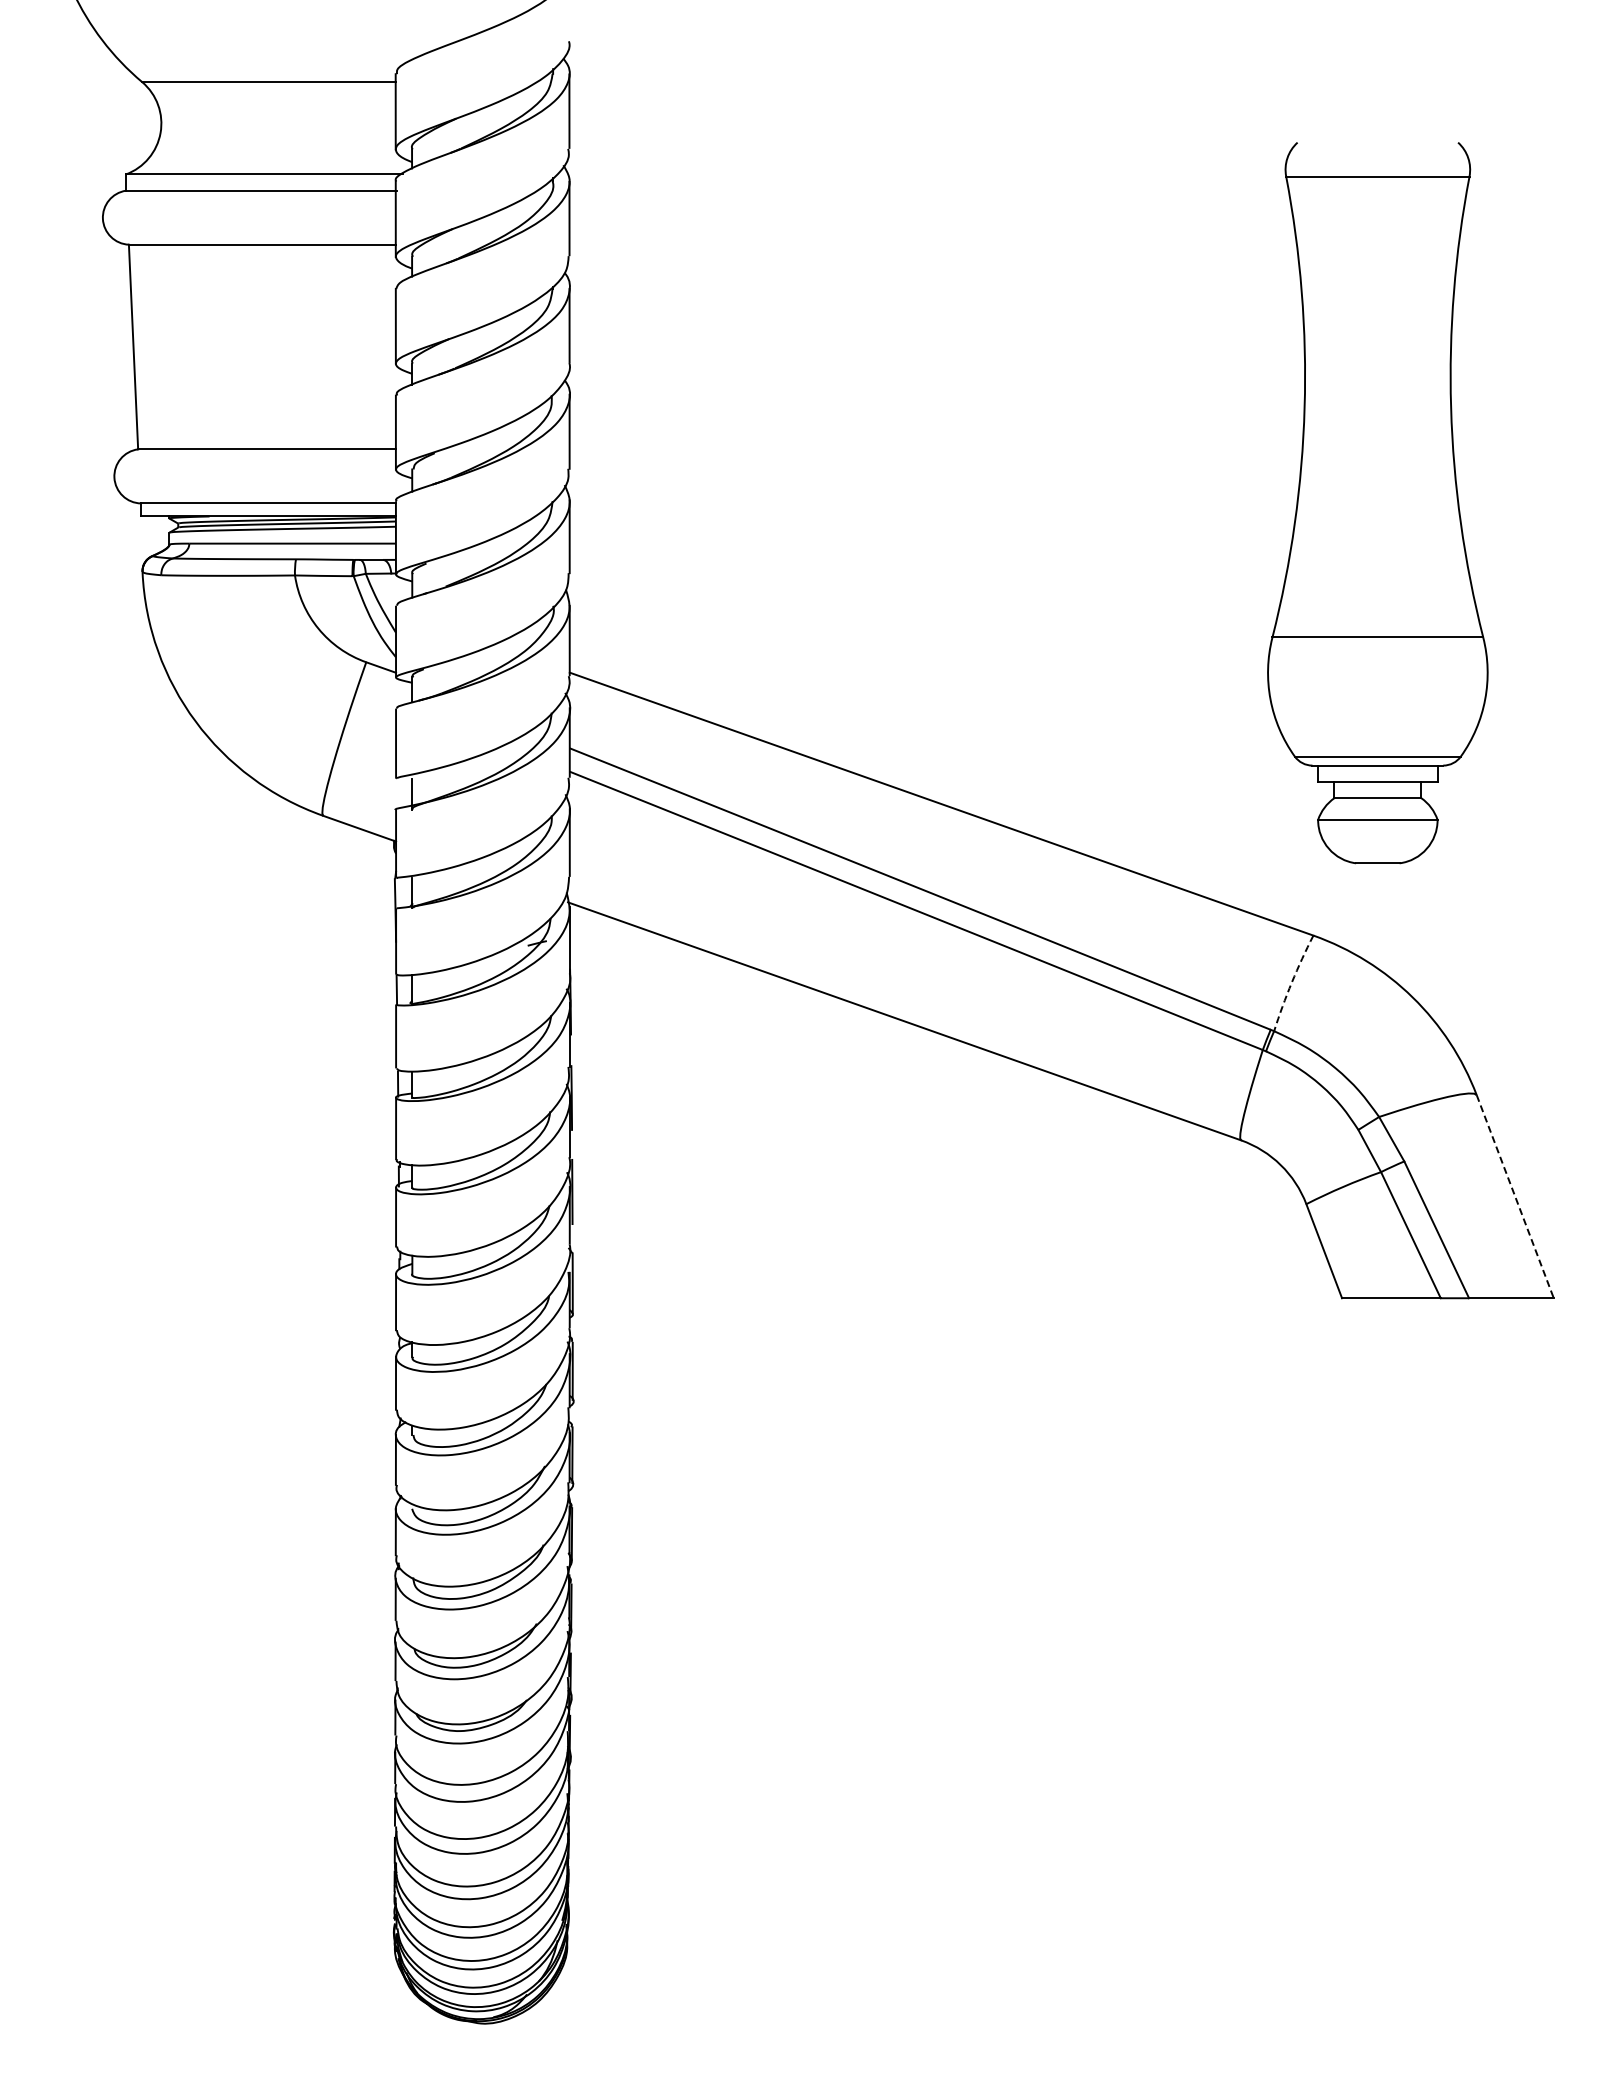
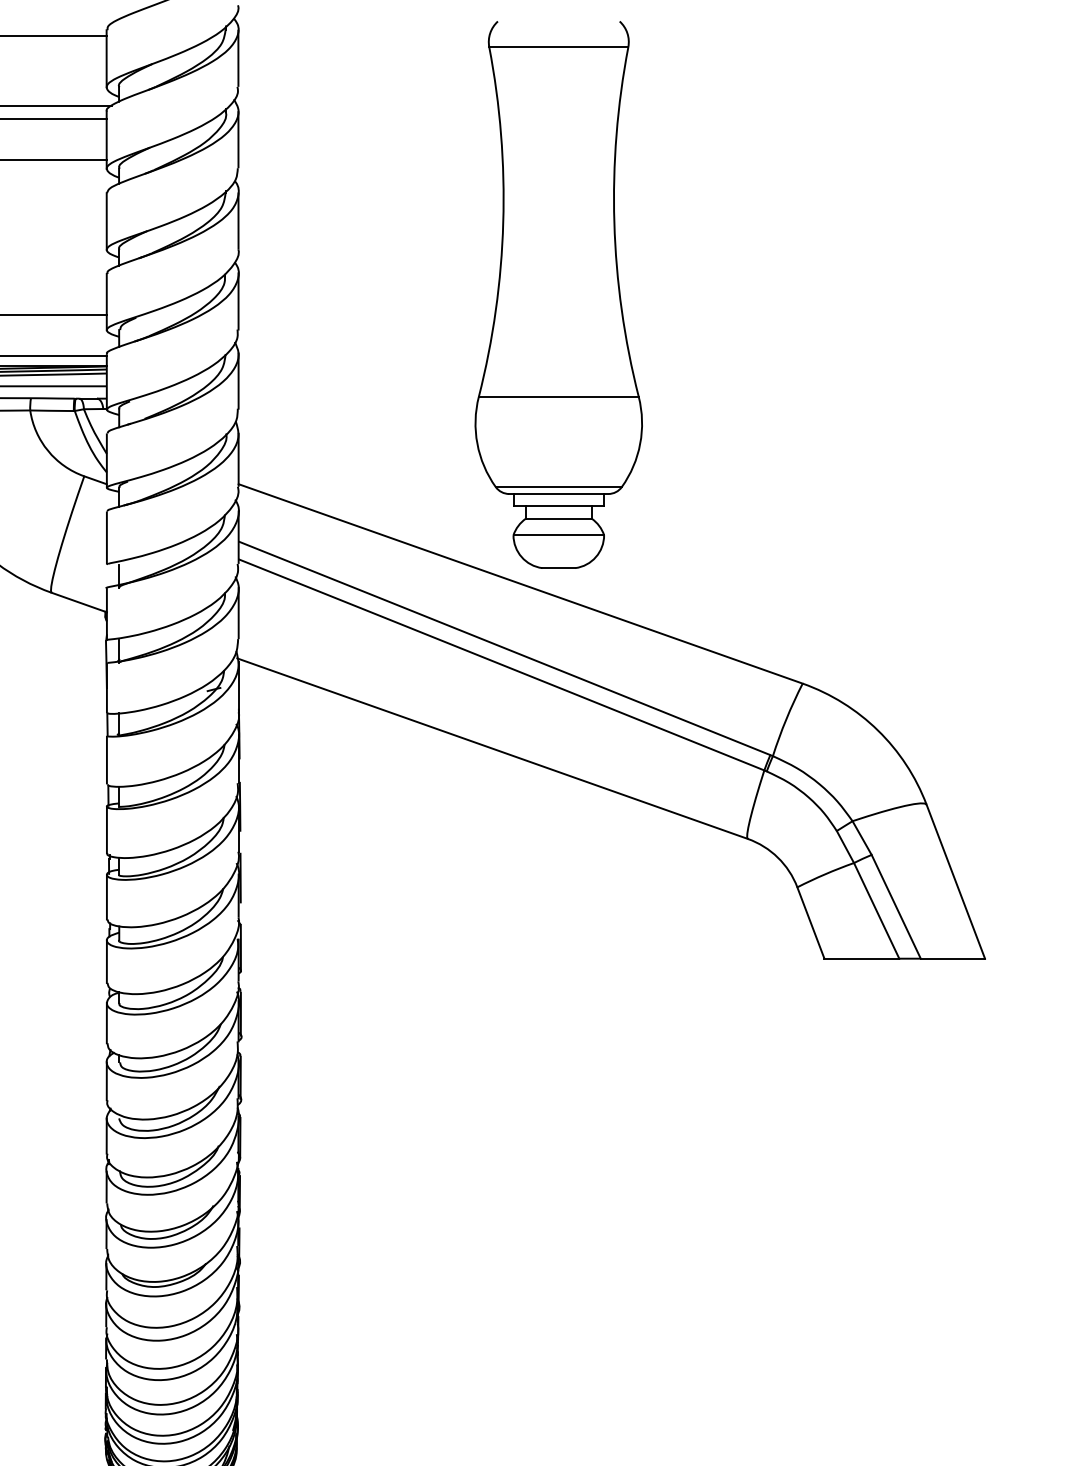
part: (1377, 503) -> (558, 295), moved
arc: (1291, 982) -> (786, 719), dashed -> solid
line: (1515, 1196) -> (955, 881), dashed -> solid

